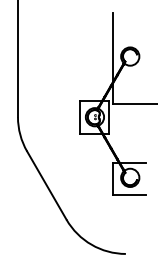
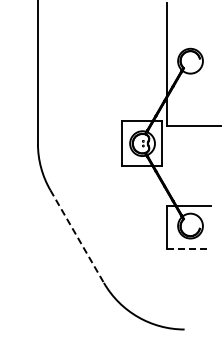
line: (47, 185) -> (77, 236), solid -> dashed
line: (129, 195) -> (189, 249), solid -> dashed

